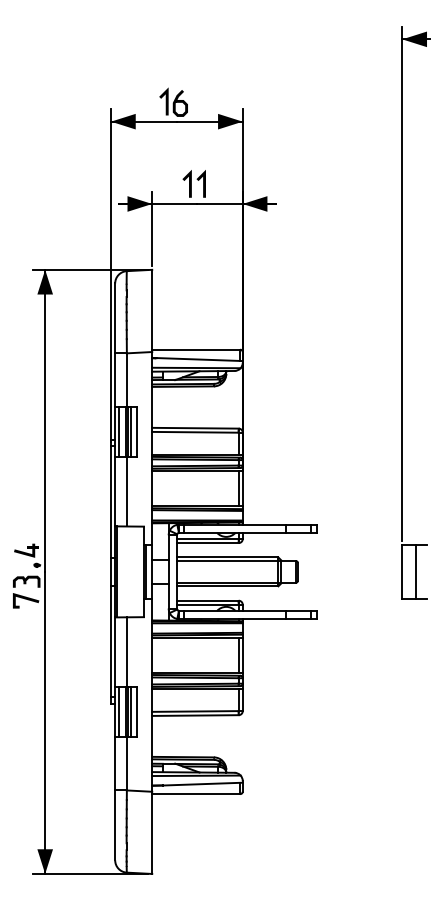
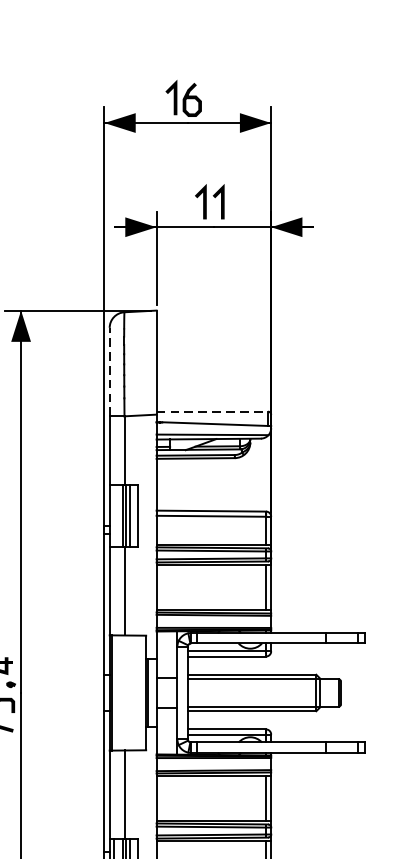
line: (115, 318) -> (110, 372), solid -> dashed
line: (196, 349) -> (212, 411), solid -> dashed
line: (118, 431) -> (113, 515), removed

